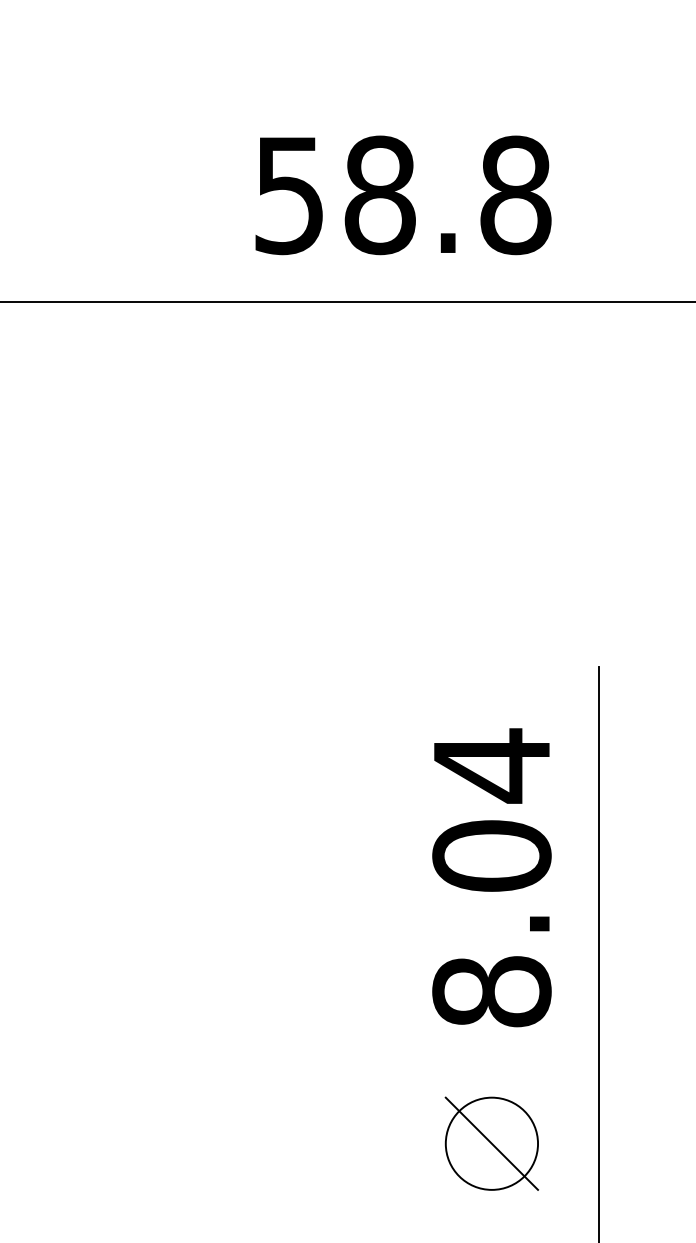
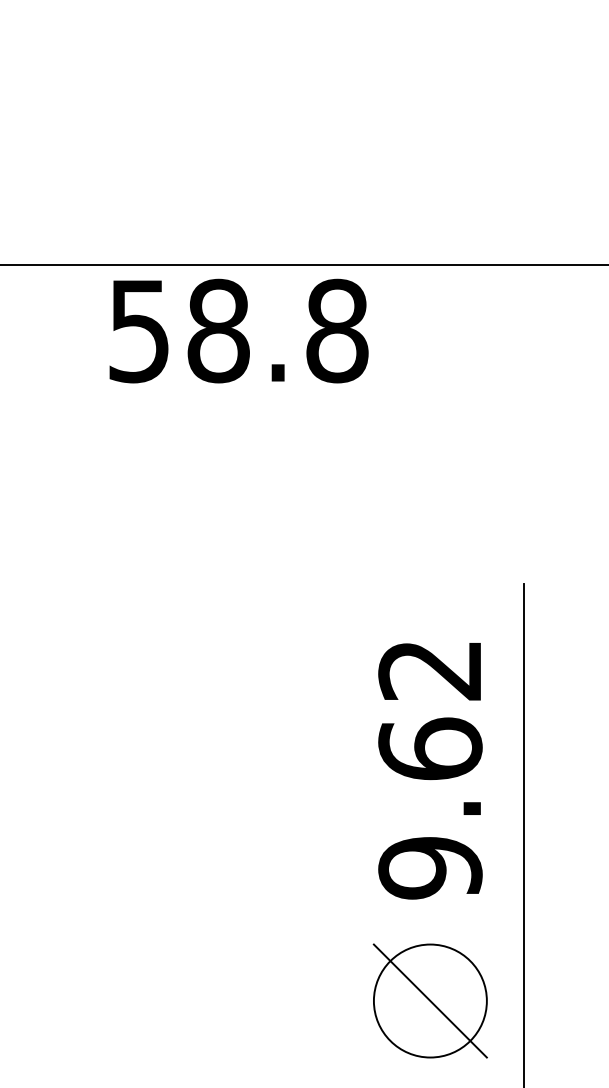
text: (402, 194) -> (238, 330), moved
text: (491, 878) -> (430, 768), 8.04 -> 9.62
part: (491, 1143) -> (430, 1000), size x1.4

